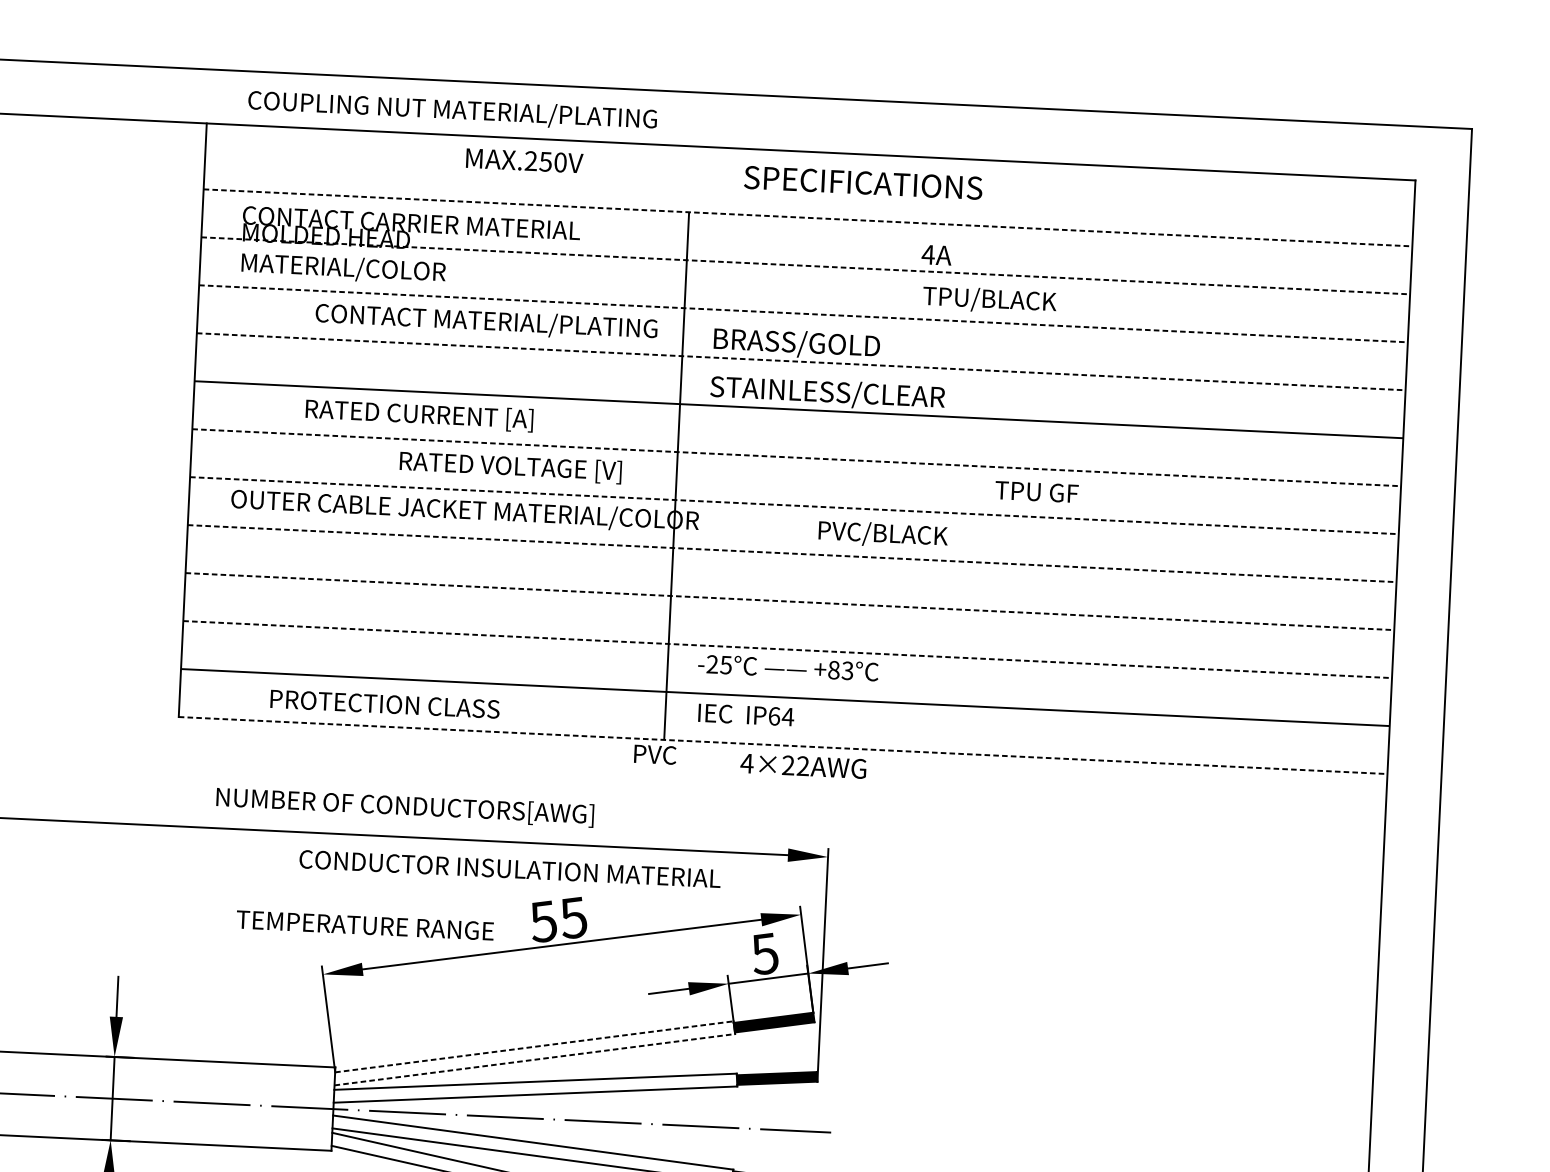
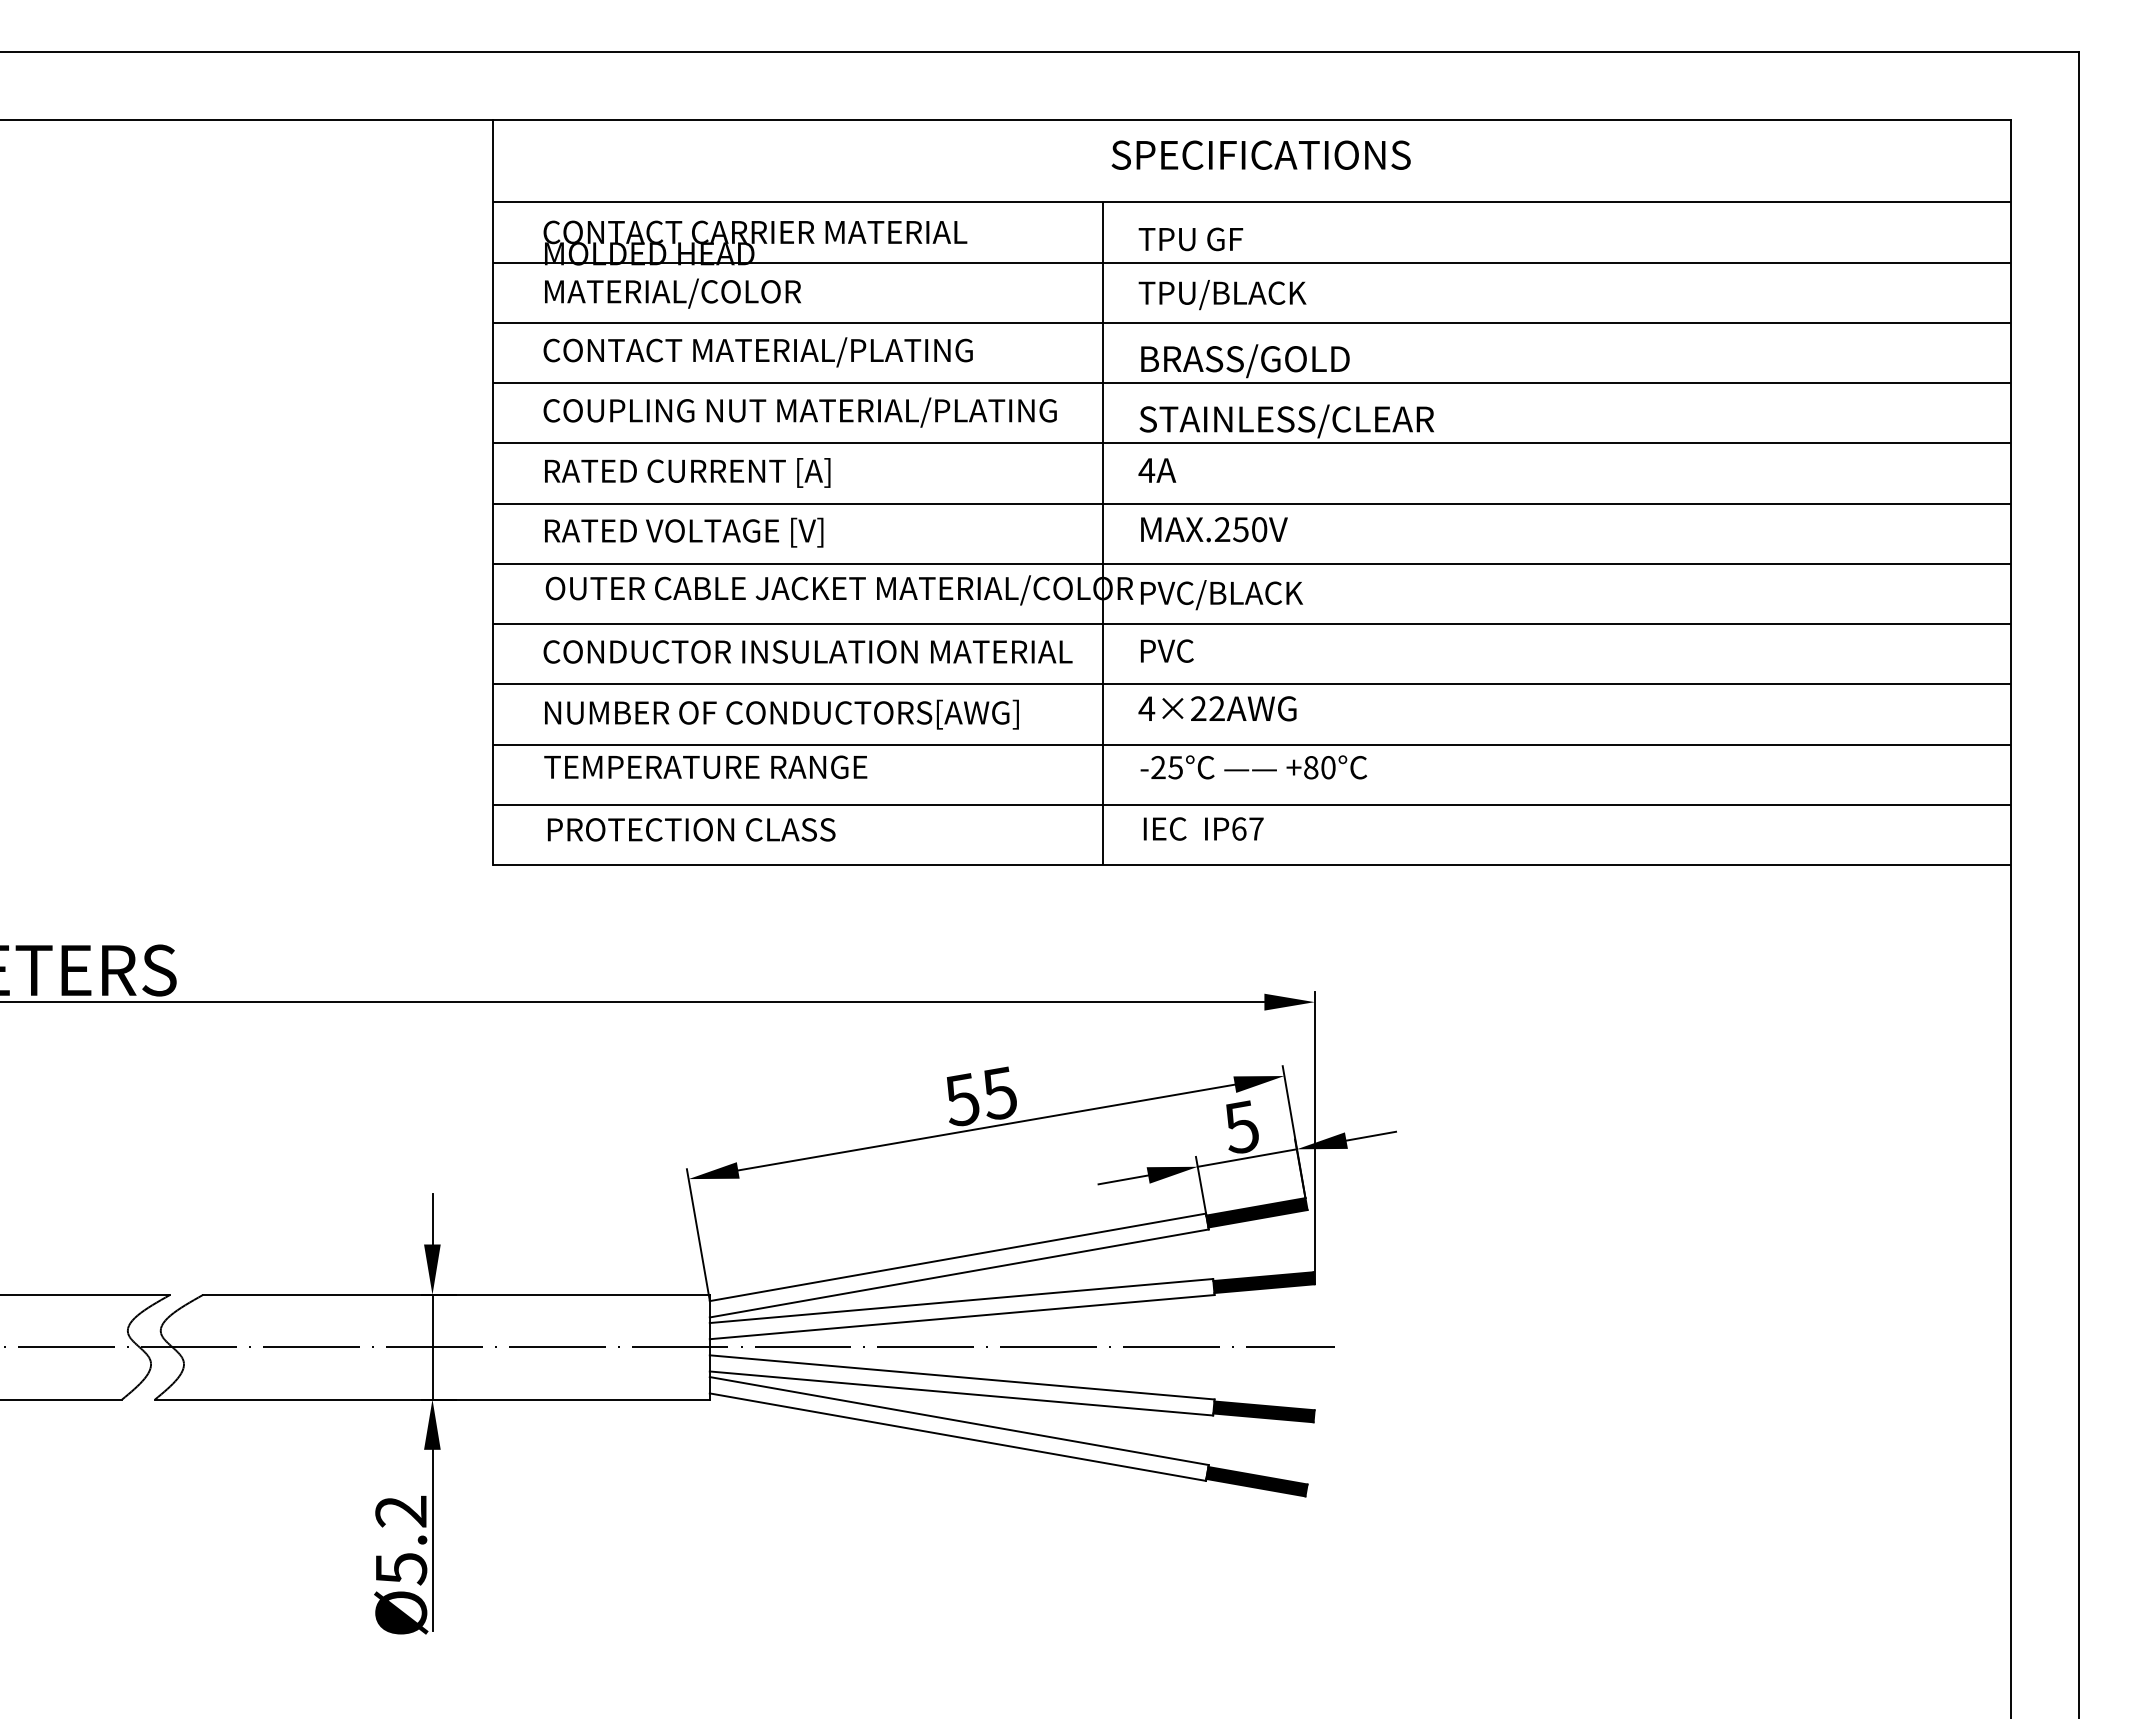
text: (452, 111) -> (799, 412), moved
text: (524, 160) -> (1214, 529), moved
text: (862, 182) -> (1260, 154), moved
line: (808, 218) -> (1252, 202), dashed -> solid
text: (936, 255) -> (1157, 470), moved
line: (806, 265) -> (1252, 262), dashed -> solid
text: (989, 300) -> (1222, 295), moved
line: (804, 313) -> (1252, 322), dashed -> solid
text: (485, 322) -> (757, 352), moved
line: (801, 362) -> (1252, 383), dashed -> solid
text: (419, 415) -> (687, 472), moved
line: (797, 457) -> (1252, 503), dashed -> solid
text: (511, 467) -> (684, 532), moved
text: (1036, 492) -> (1190, 239), moved
line: (794, 505) -> (1252, 563), dashed -> solid
text: (882, 535) -> (1221, 595), moved
line: (792, 554) -> (1252, 624), dashed -> solid
line: (790, 601) -> (1252, 684), dashed -> solid
line: (788, 649) -> (1252, 744), dashed -> solid
text: (847, 670) -> (1328, 767), +83°C -> +80°C
text: (385, 703) -> (691, 829), moved
text: (788, 716) -> (1256, 828), IP64 -> IP67
line: (783, 745) -> (1252, 865), dashed -> solid
text: (655, 754) -> (1167, 650), moved
text: (803, 765) -> (1217, 708), moved
text: (404, 807) -> (781, 714), moved
text: (509, 868) -> (807, 651), moved
text: (365, 924) -> (705, 766), moved
line: (534, 1046) -> (957, 1257), dashed -> solid
line: (535, 1059) -> (959, 1273), dashed -> solid

